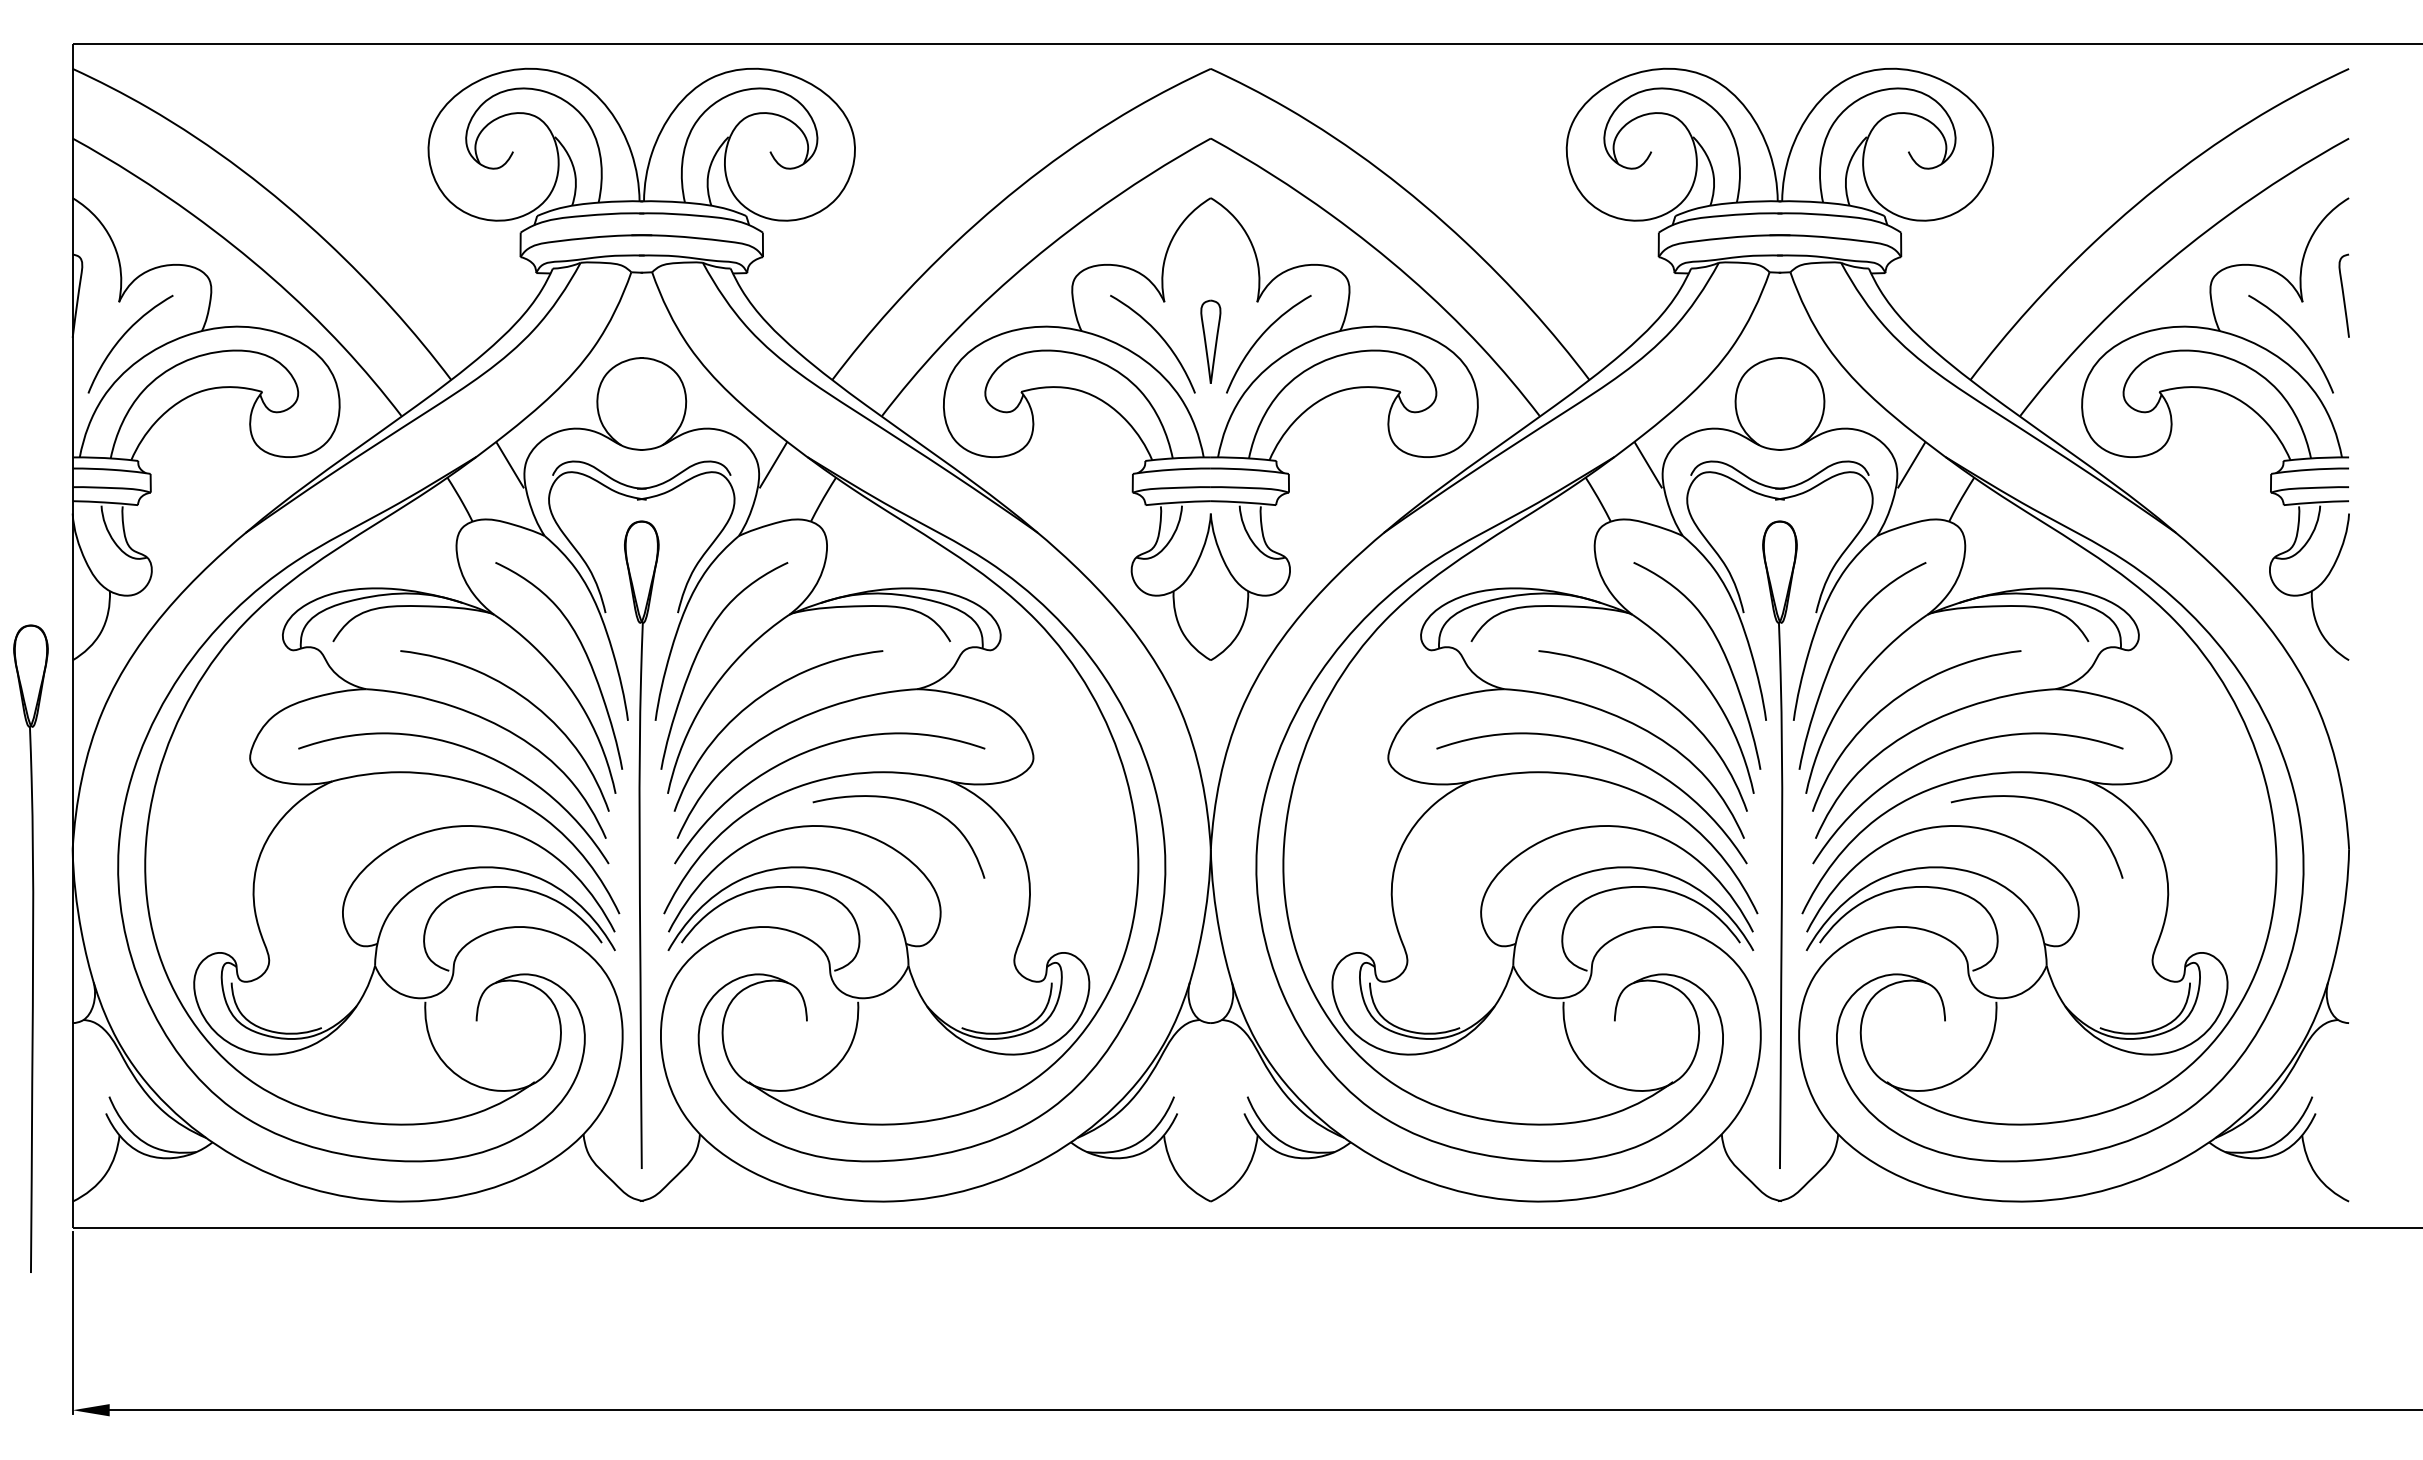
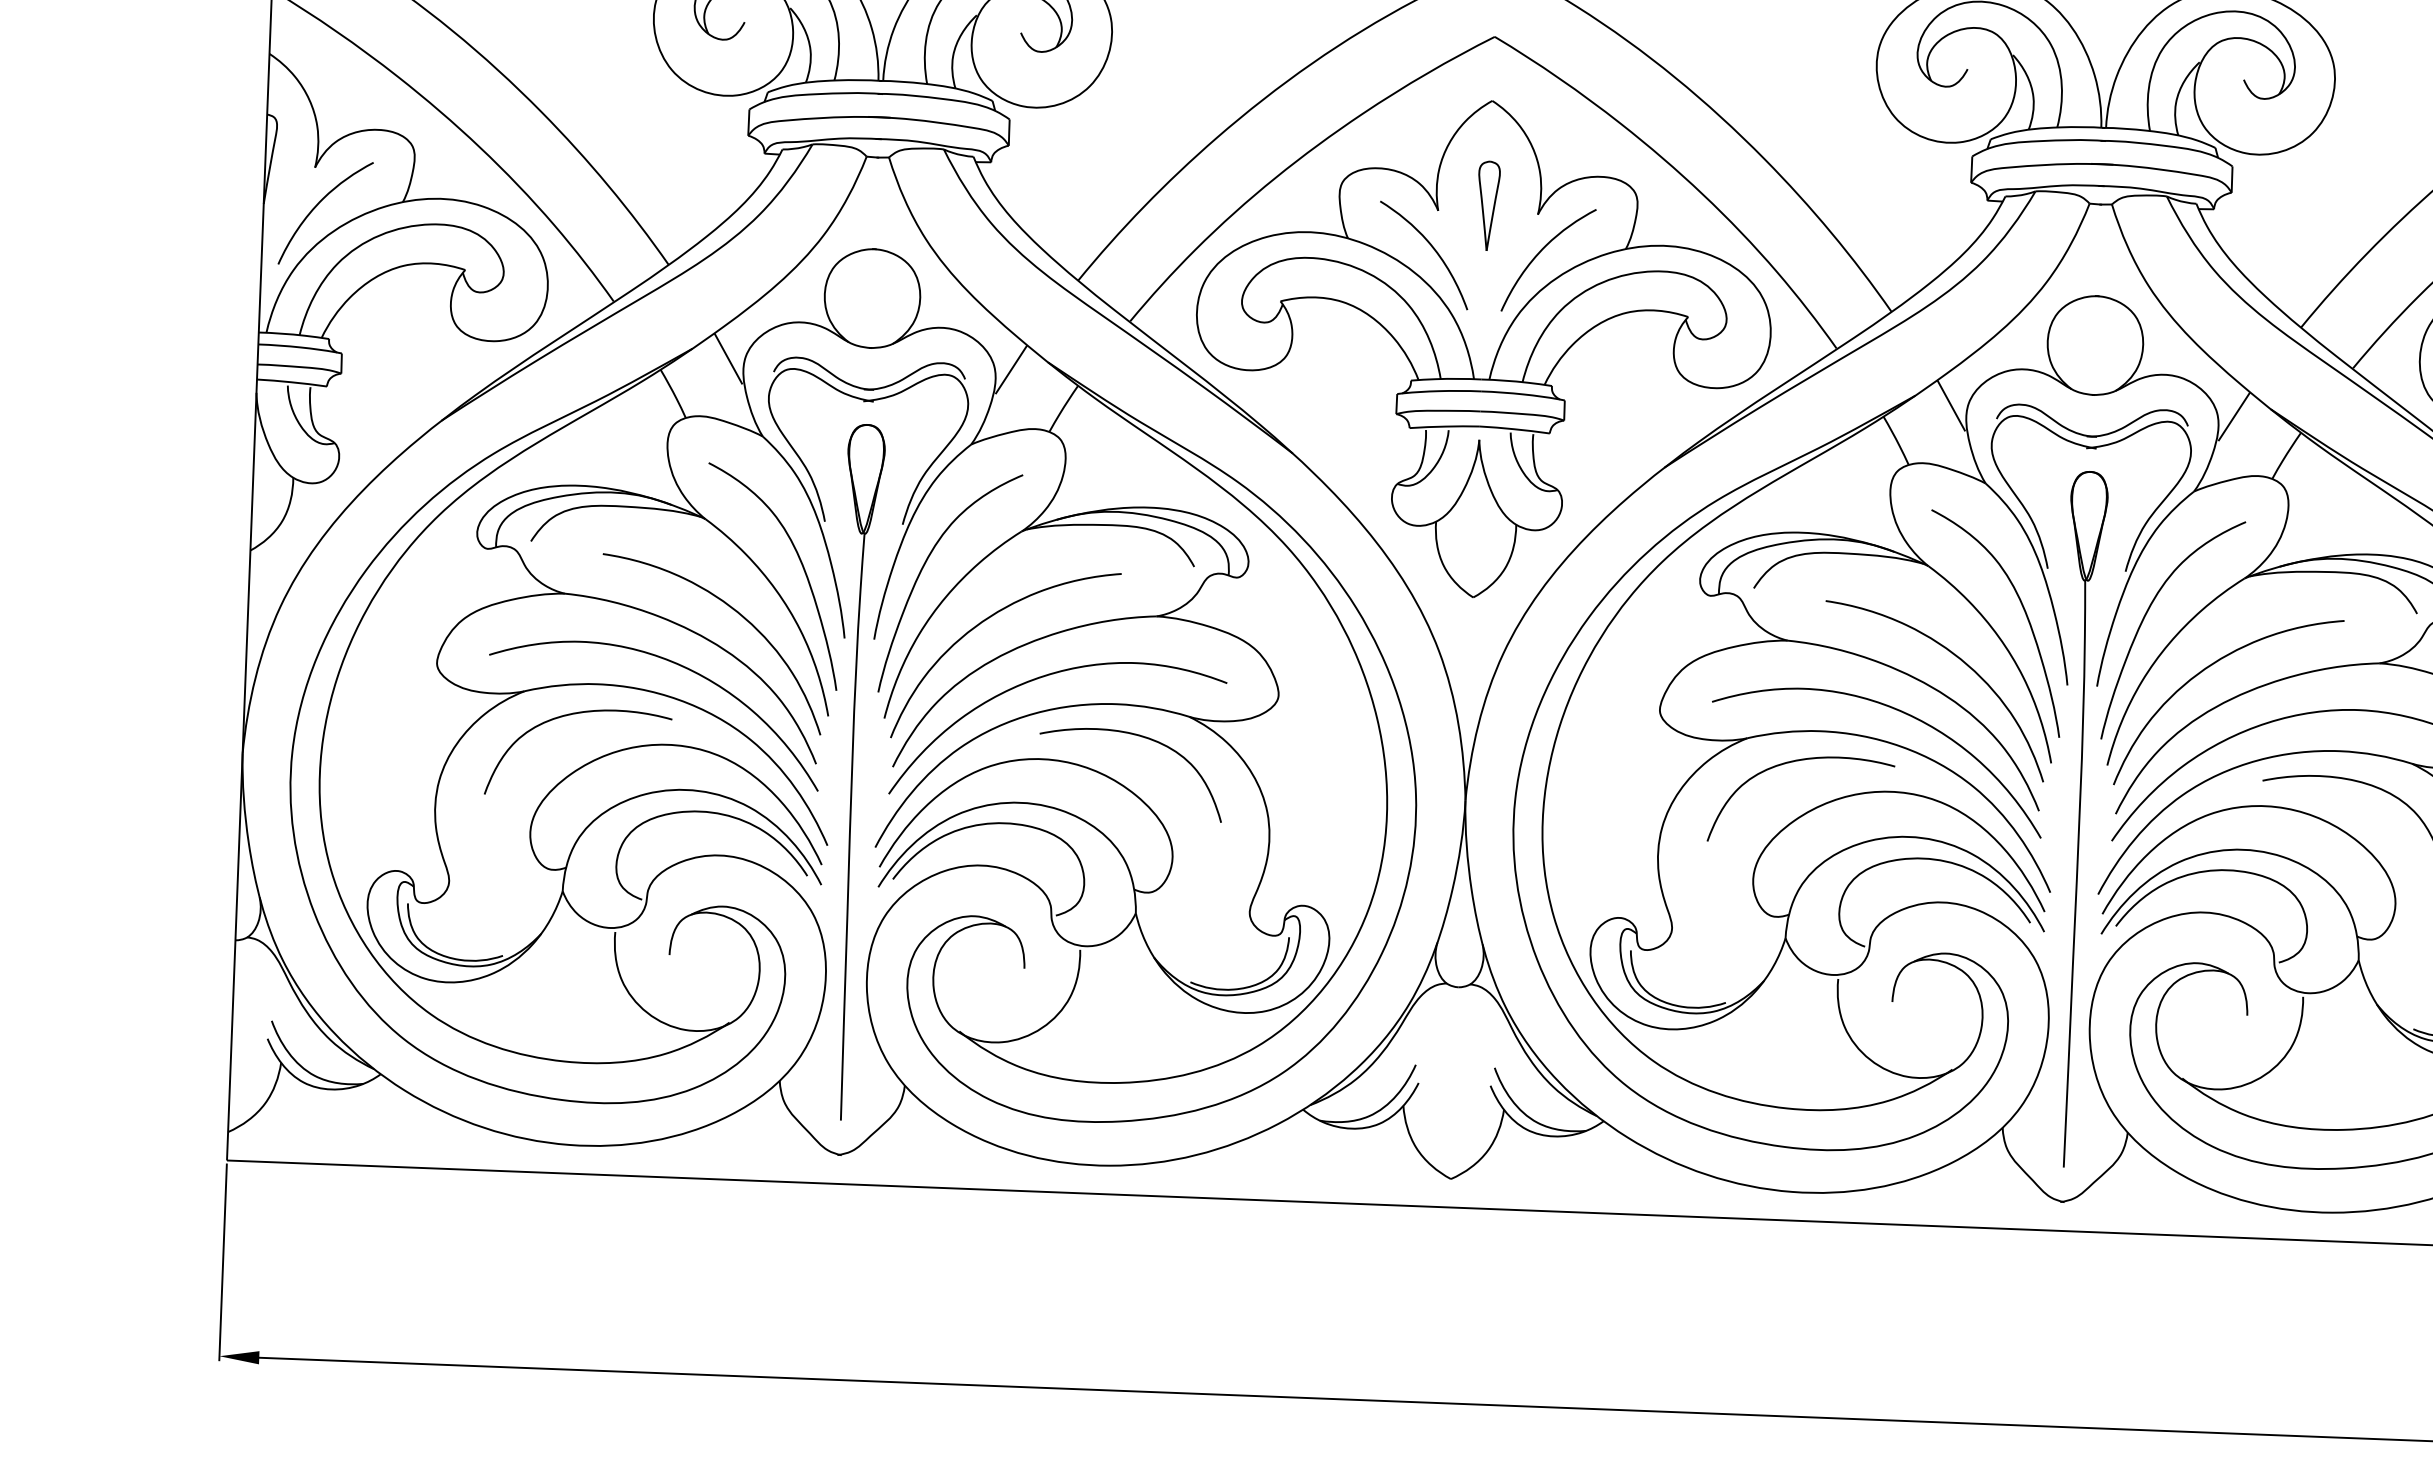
part: (1210, 341) -> (1487, 205), moved
curve: (375, 802) -> (569, 715), added
curve: (1513, 802) -> (1792, 762), added
part: (30, 948) -> (193, 858), removed

